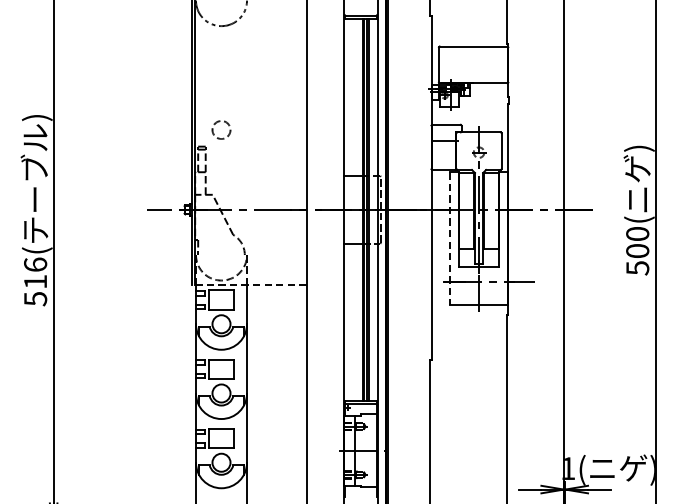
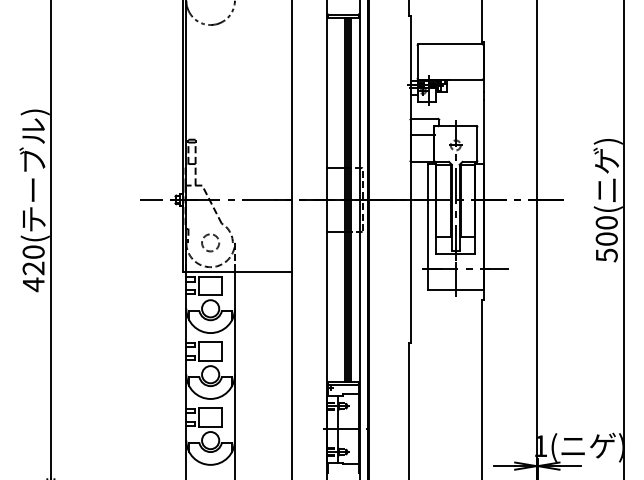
circle: (221, 129) -> (210, 242), moved
line: (450, 238) -> (428, 227), dashed -> solid
text: (35, 281) -> (33, 268), 516( -> 420(
line: (248, 285) -> (236, 271), dashed -> solid

